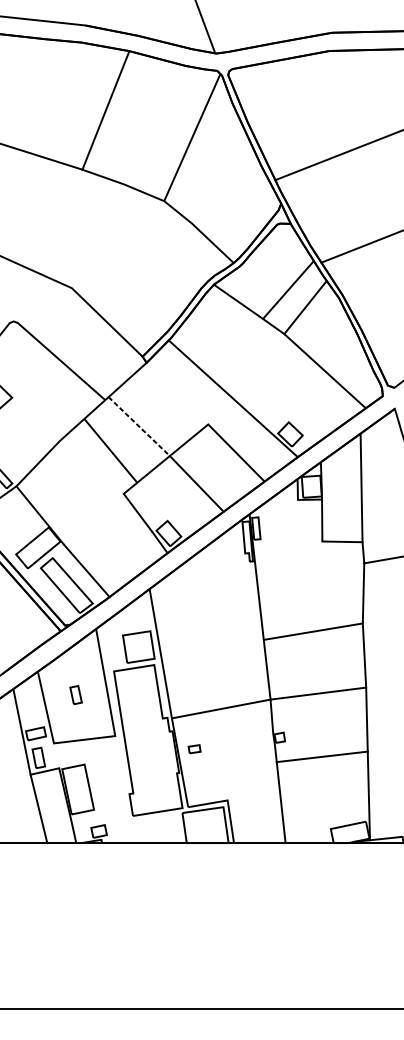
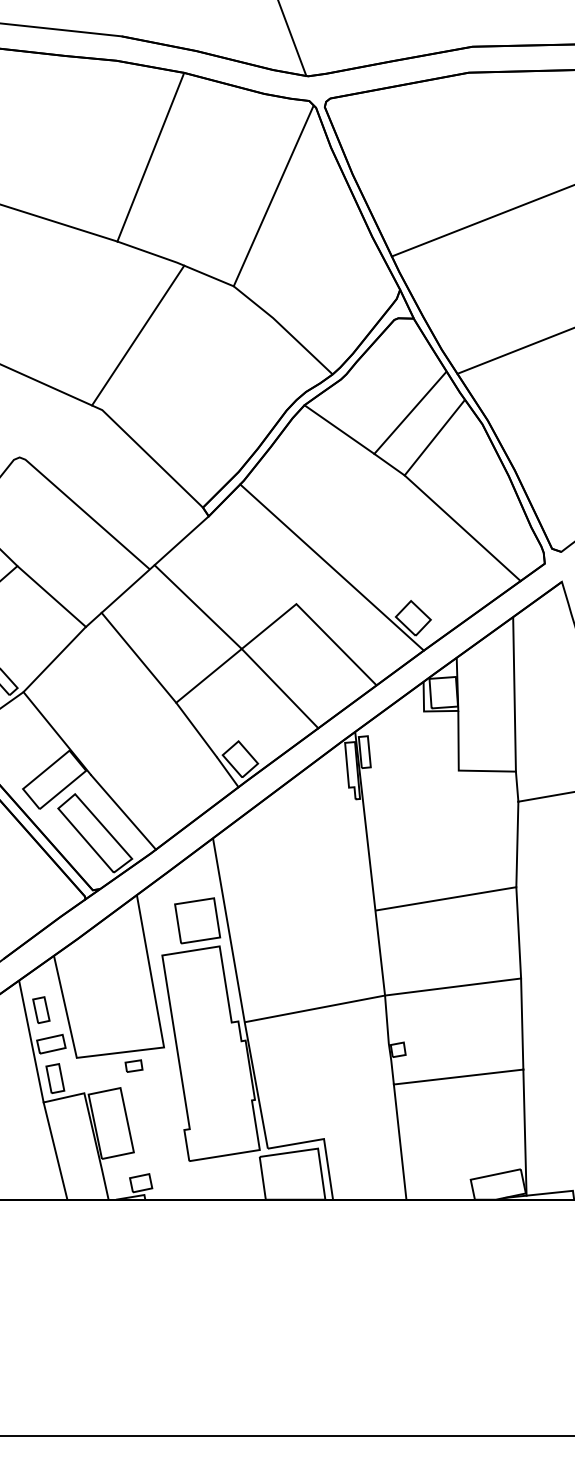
line: (97, 235) -> (138, 335), added
line: (36, 419) -> (51, 596), added
line: (139, 426) -> (198, 607), dashed -> solid
line: (110, 450) -> (138, 657), moved
part: (76, 694) -> (41, 1009), moved
part: (194, 748) -> (133, 1065), moved

